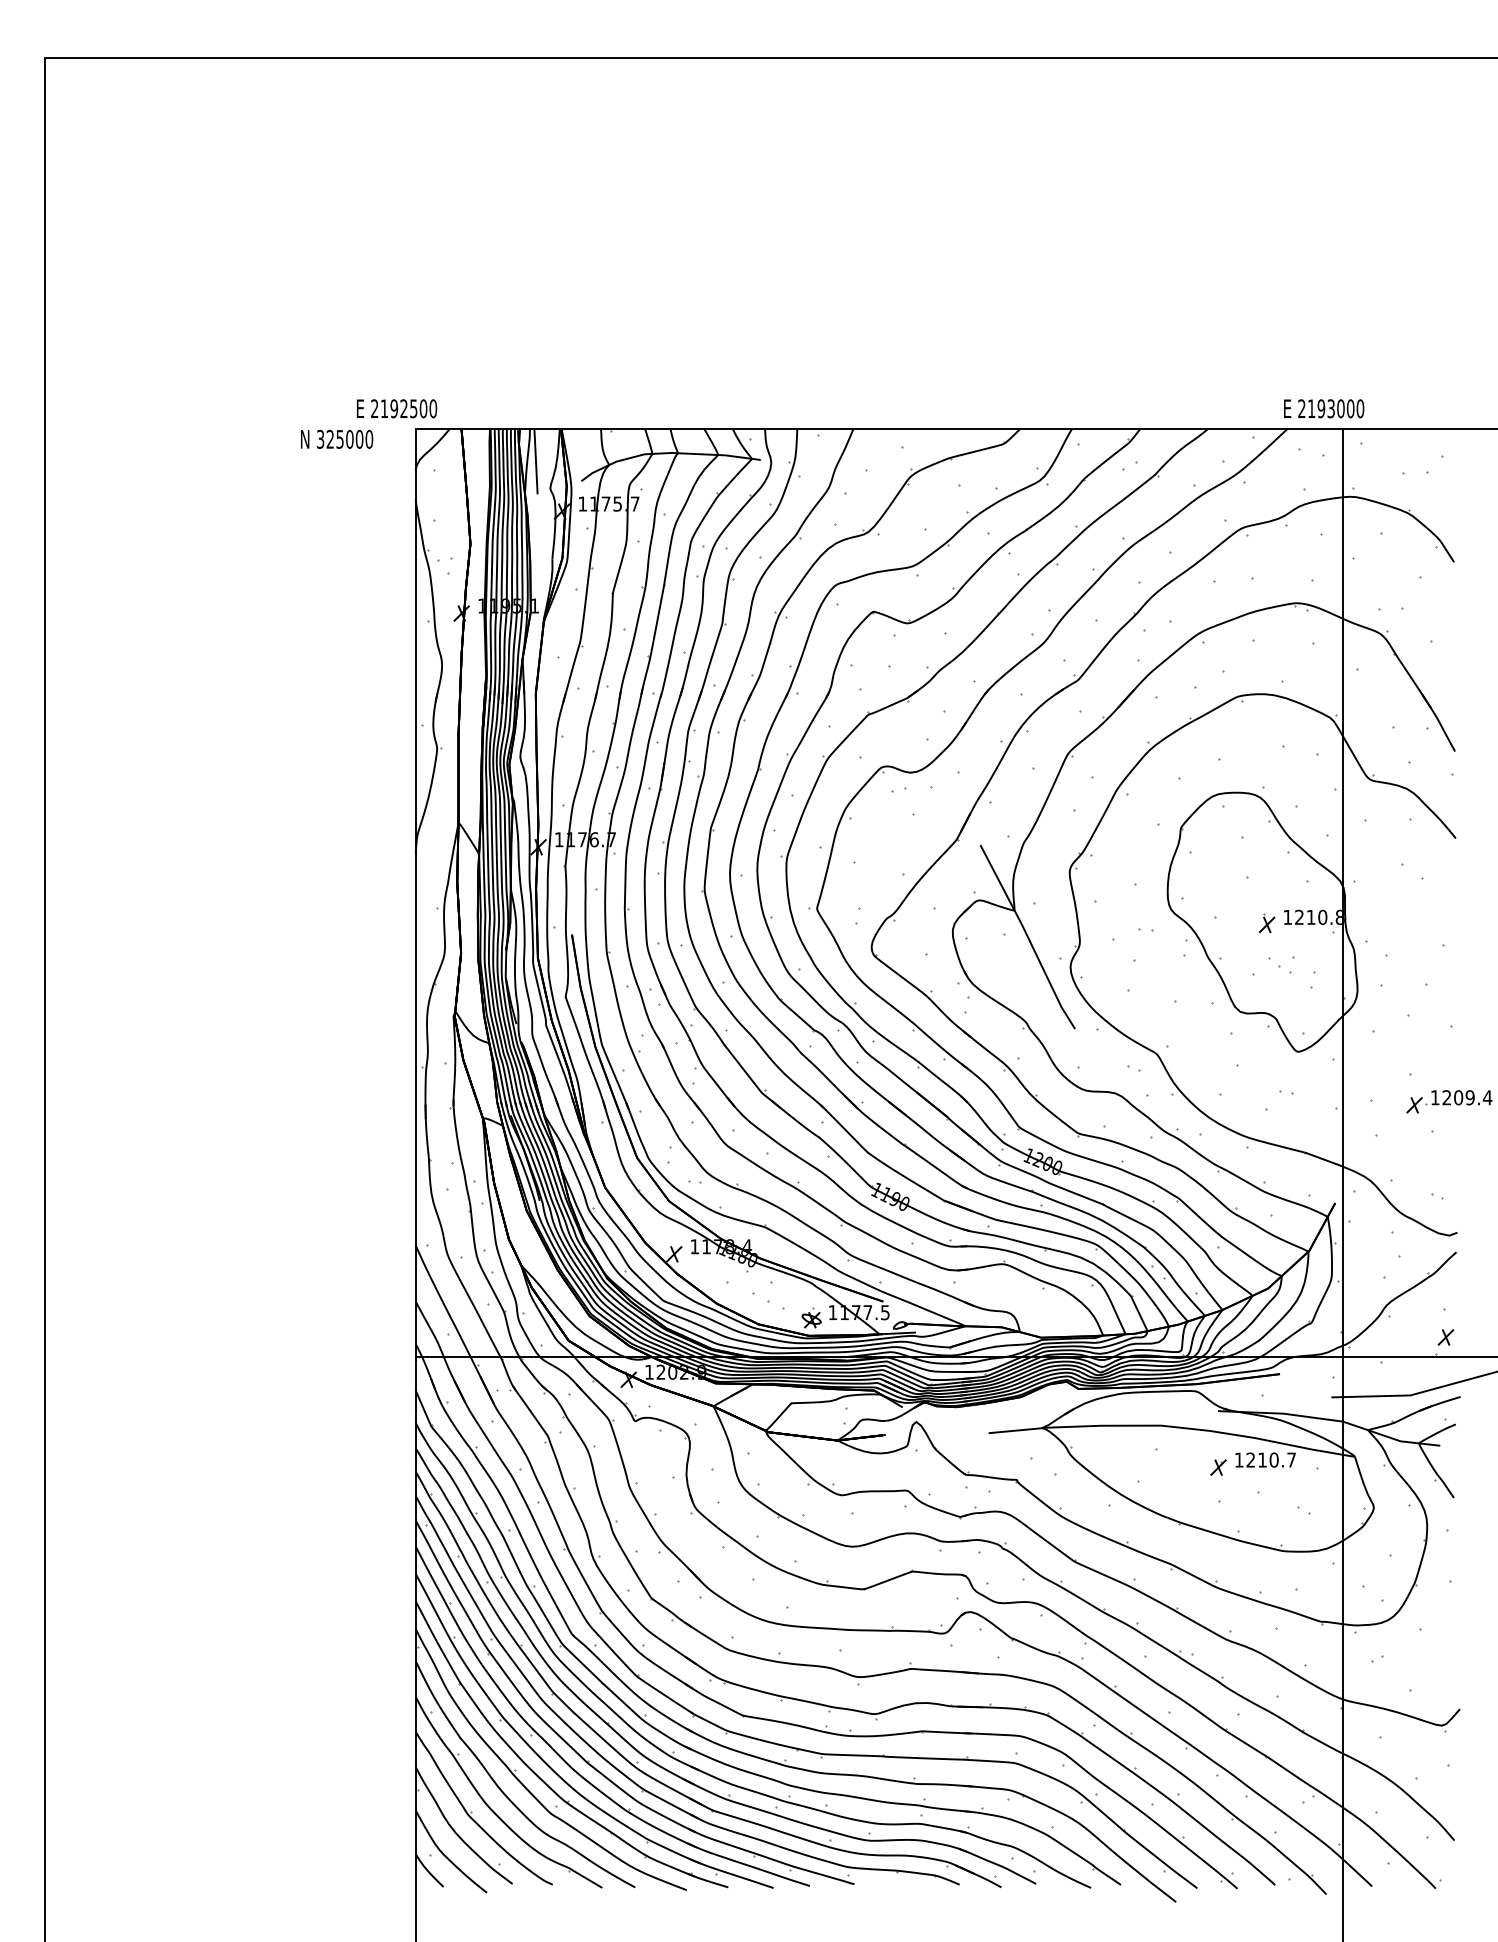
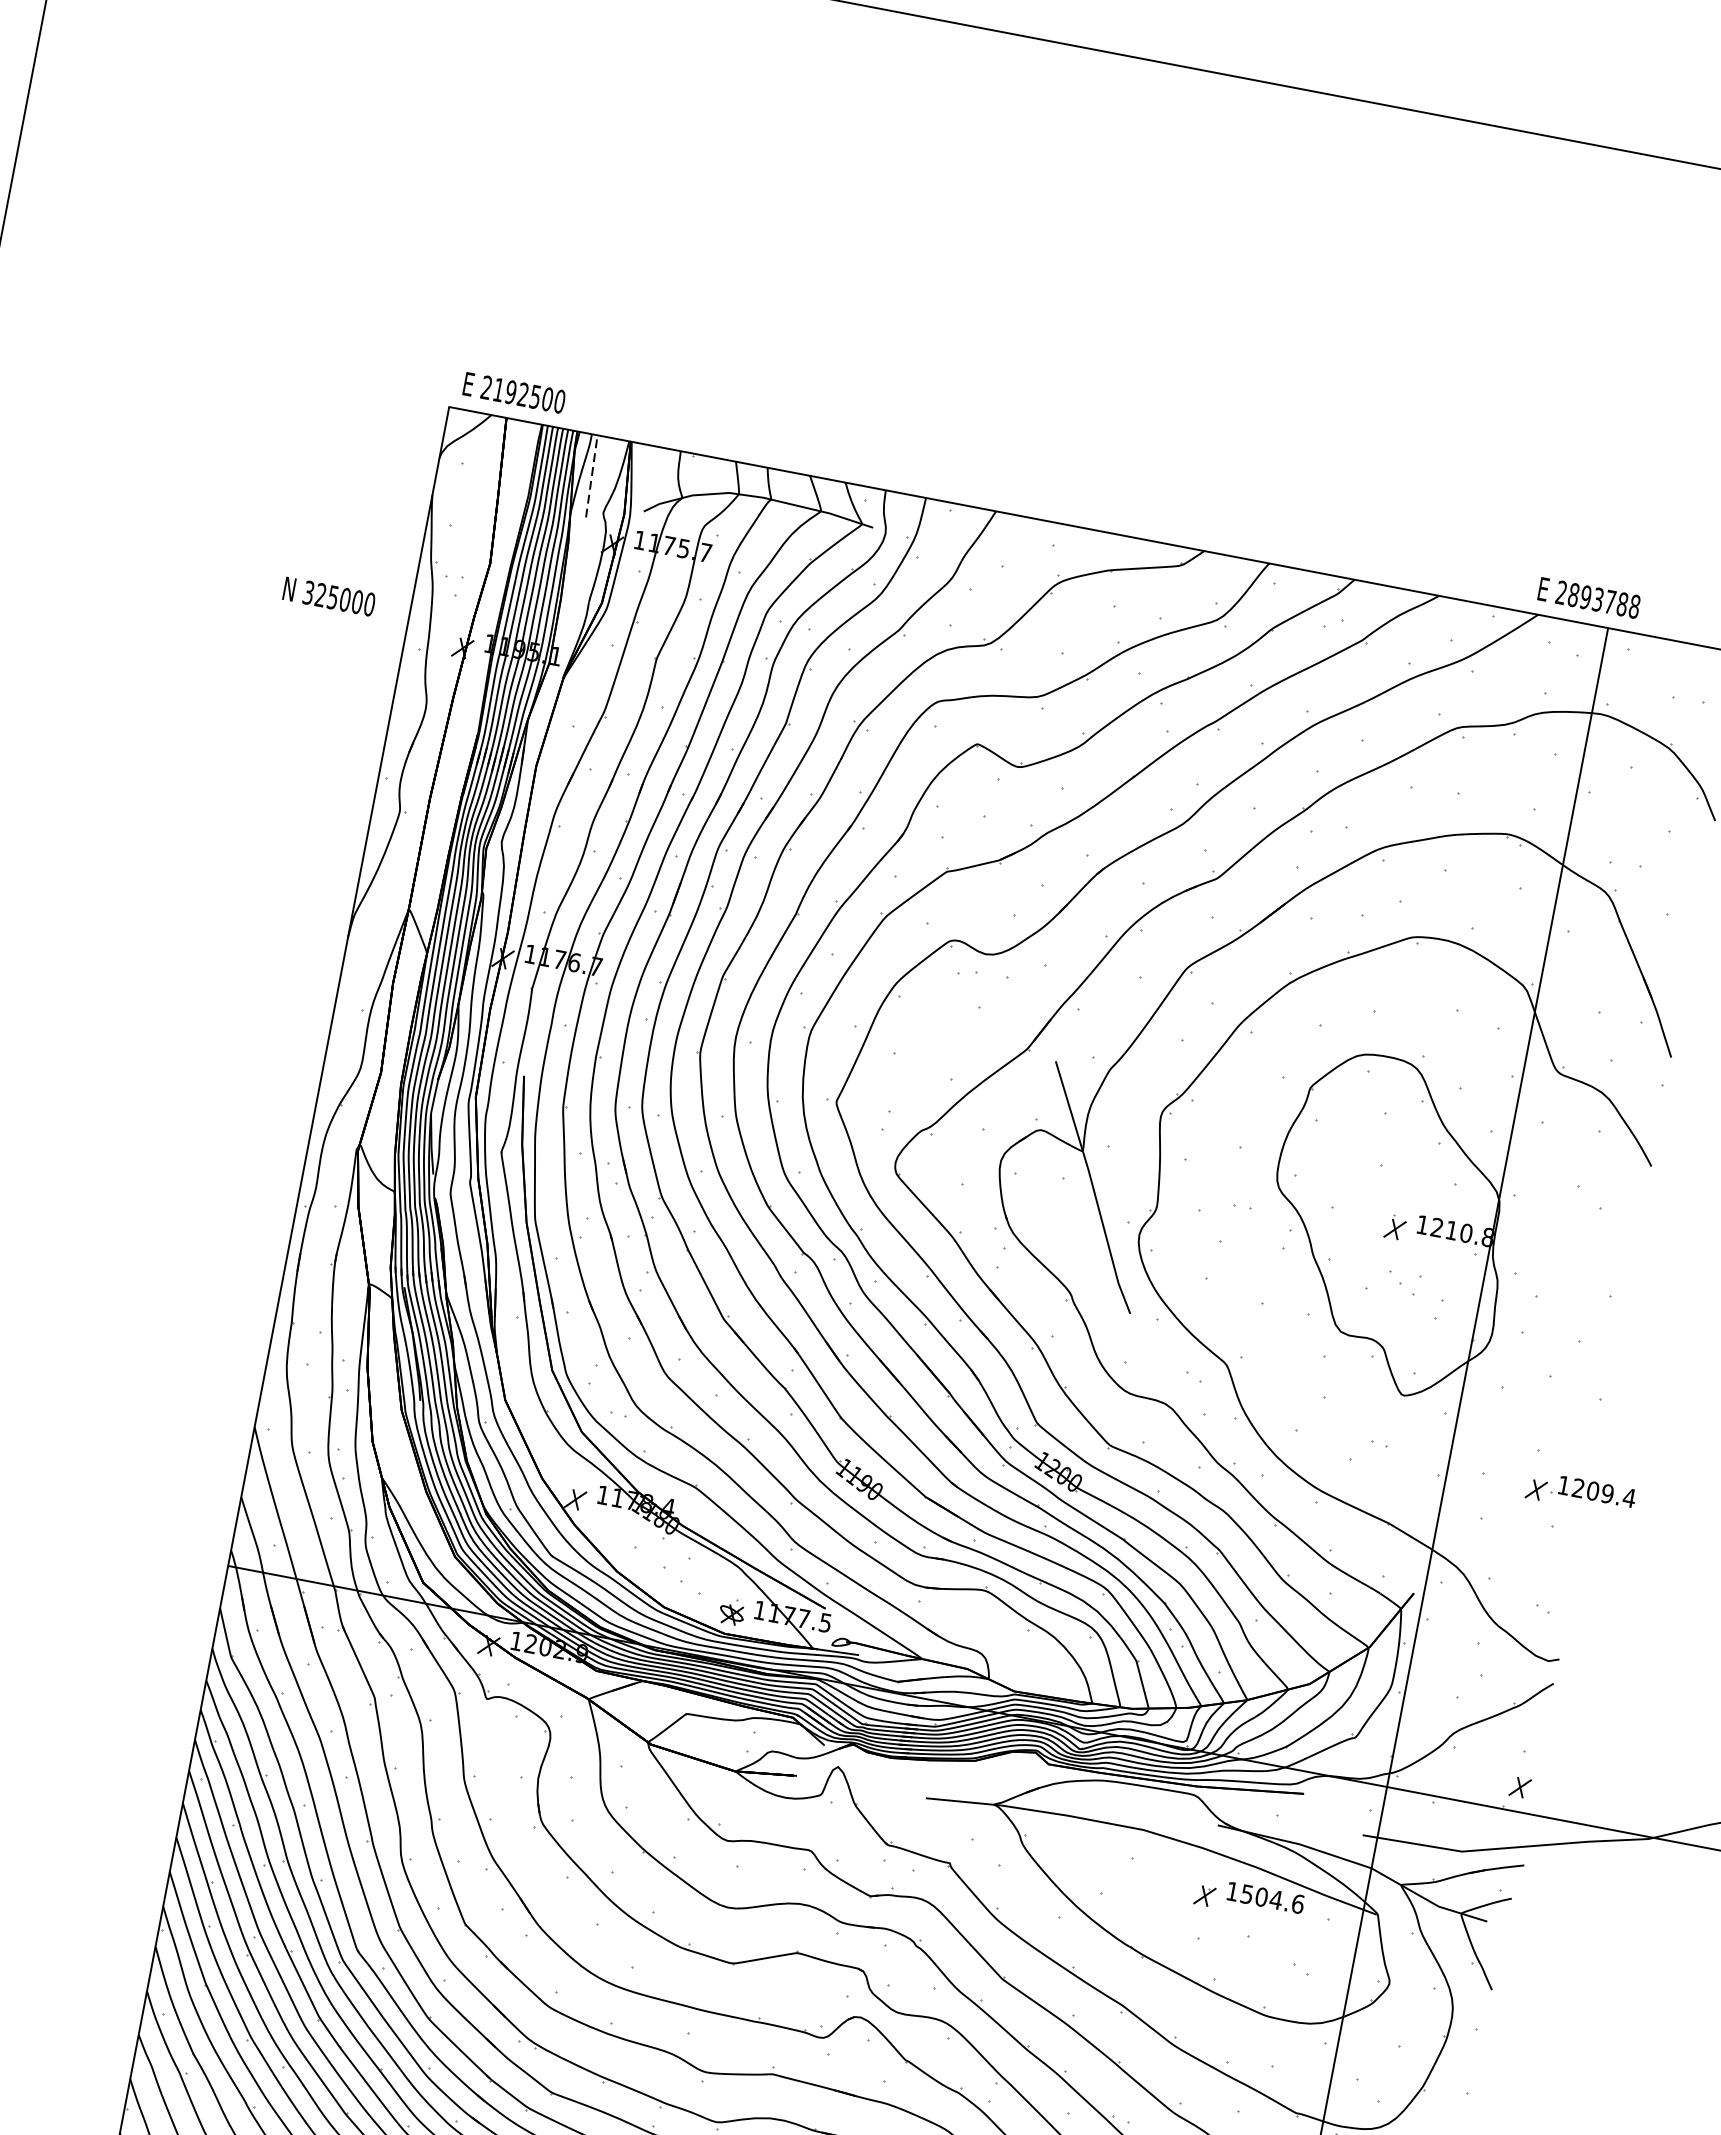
text: (397, 408) -> (515, 392), moved
text: (1336, 408) -> (1604, 600), 2193000 -> 2893788
text: (337, 438) -> (330, 595), moved
line: (536, 461) -> (592, 476), solid -> dashed
text: (1271, 1459) -> (1273, 1898), 1210.7 -> 1504.6

